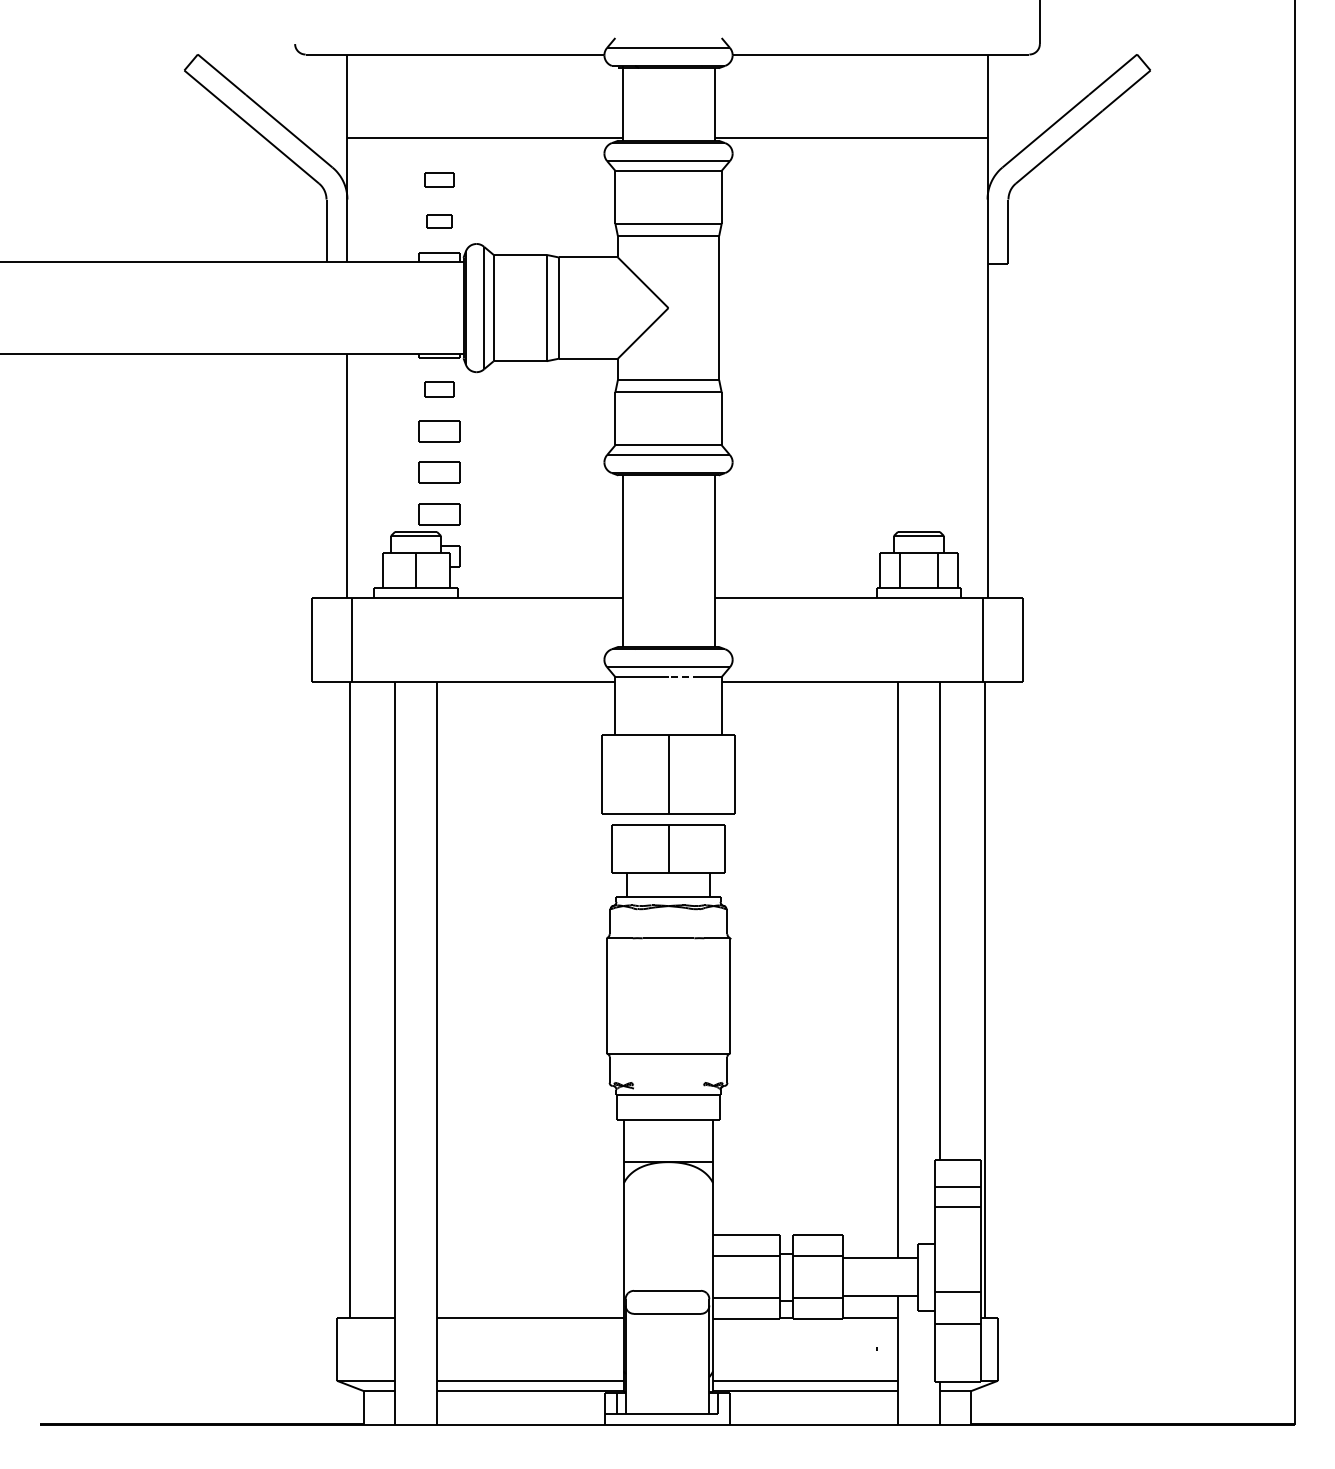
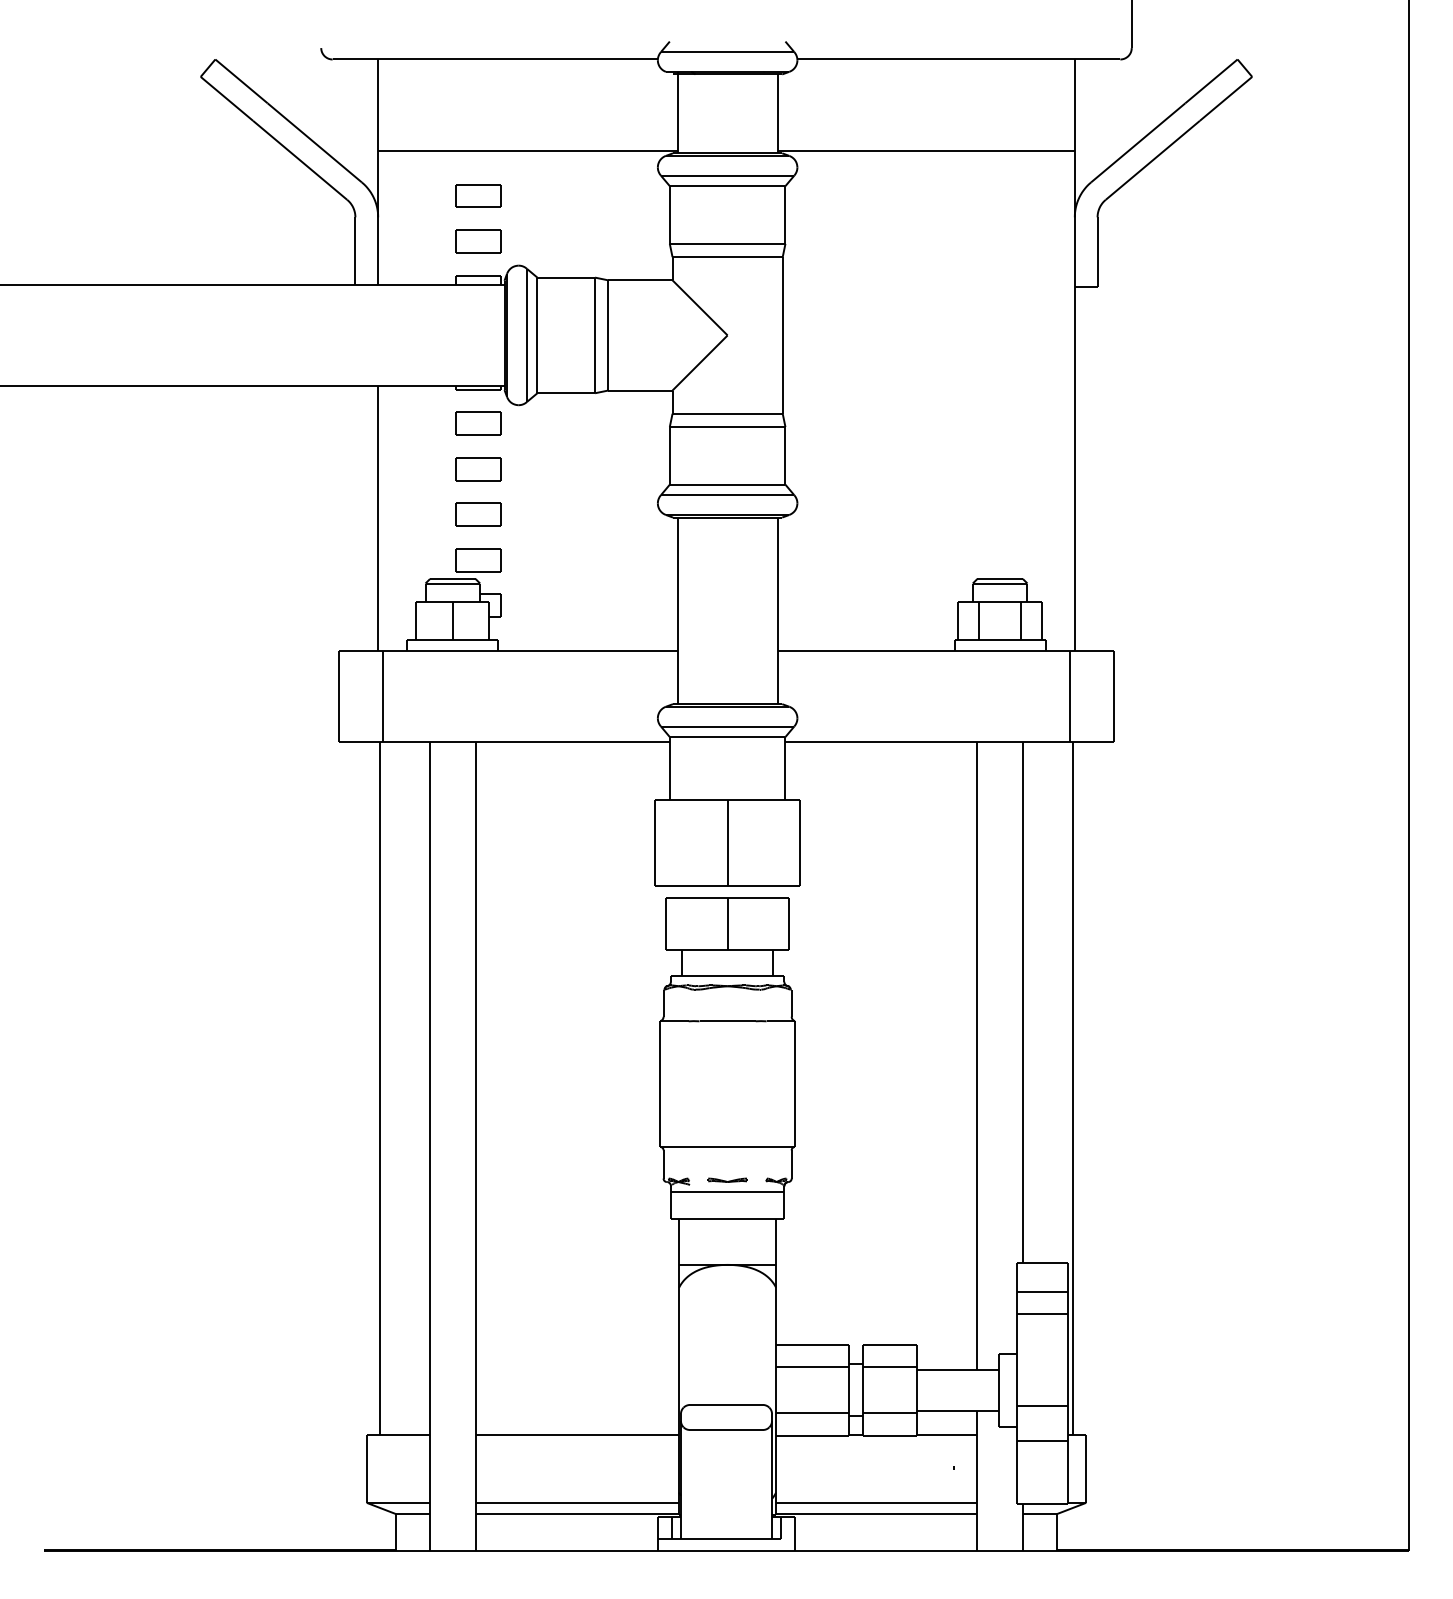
part: (439, 179) -> (478, 195), size x1.43
part: (439, 221) -> (478, 241), size x1.67
part: (439, 389) -> (478, 424), size x1.43
line: (684, 677) -> (745, 737), dashed -> solid
line: (667, 1084) -> (726, 1180), added

